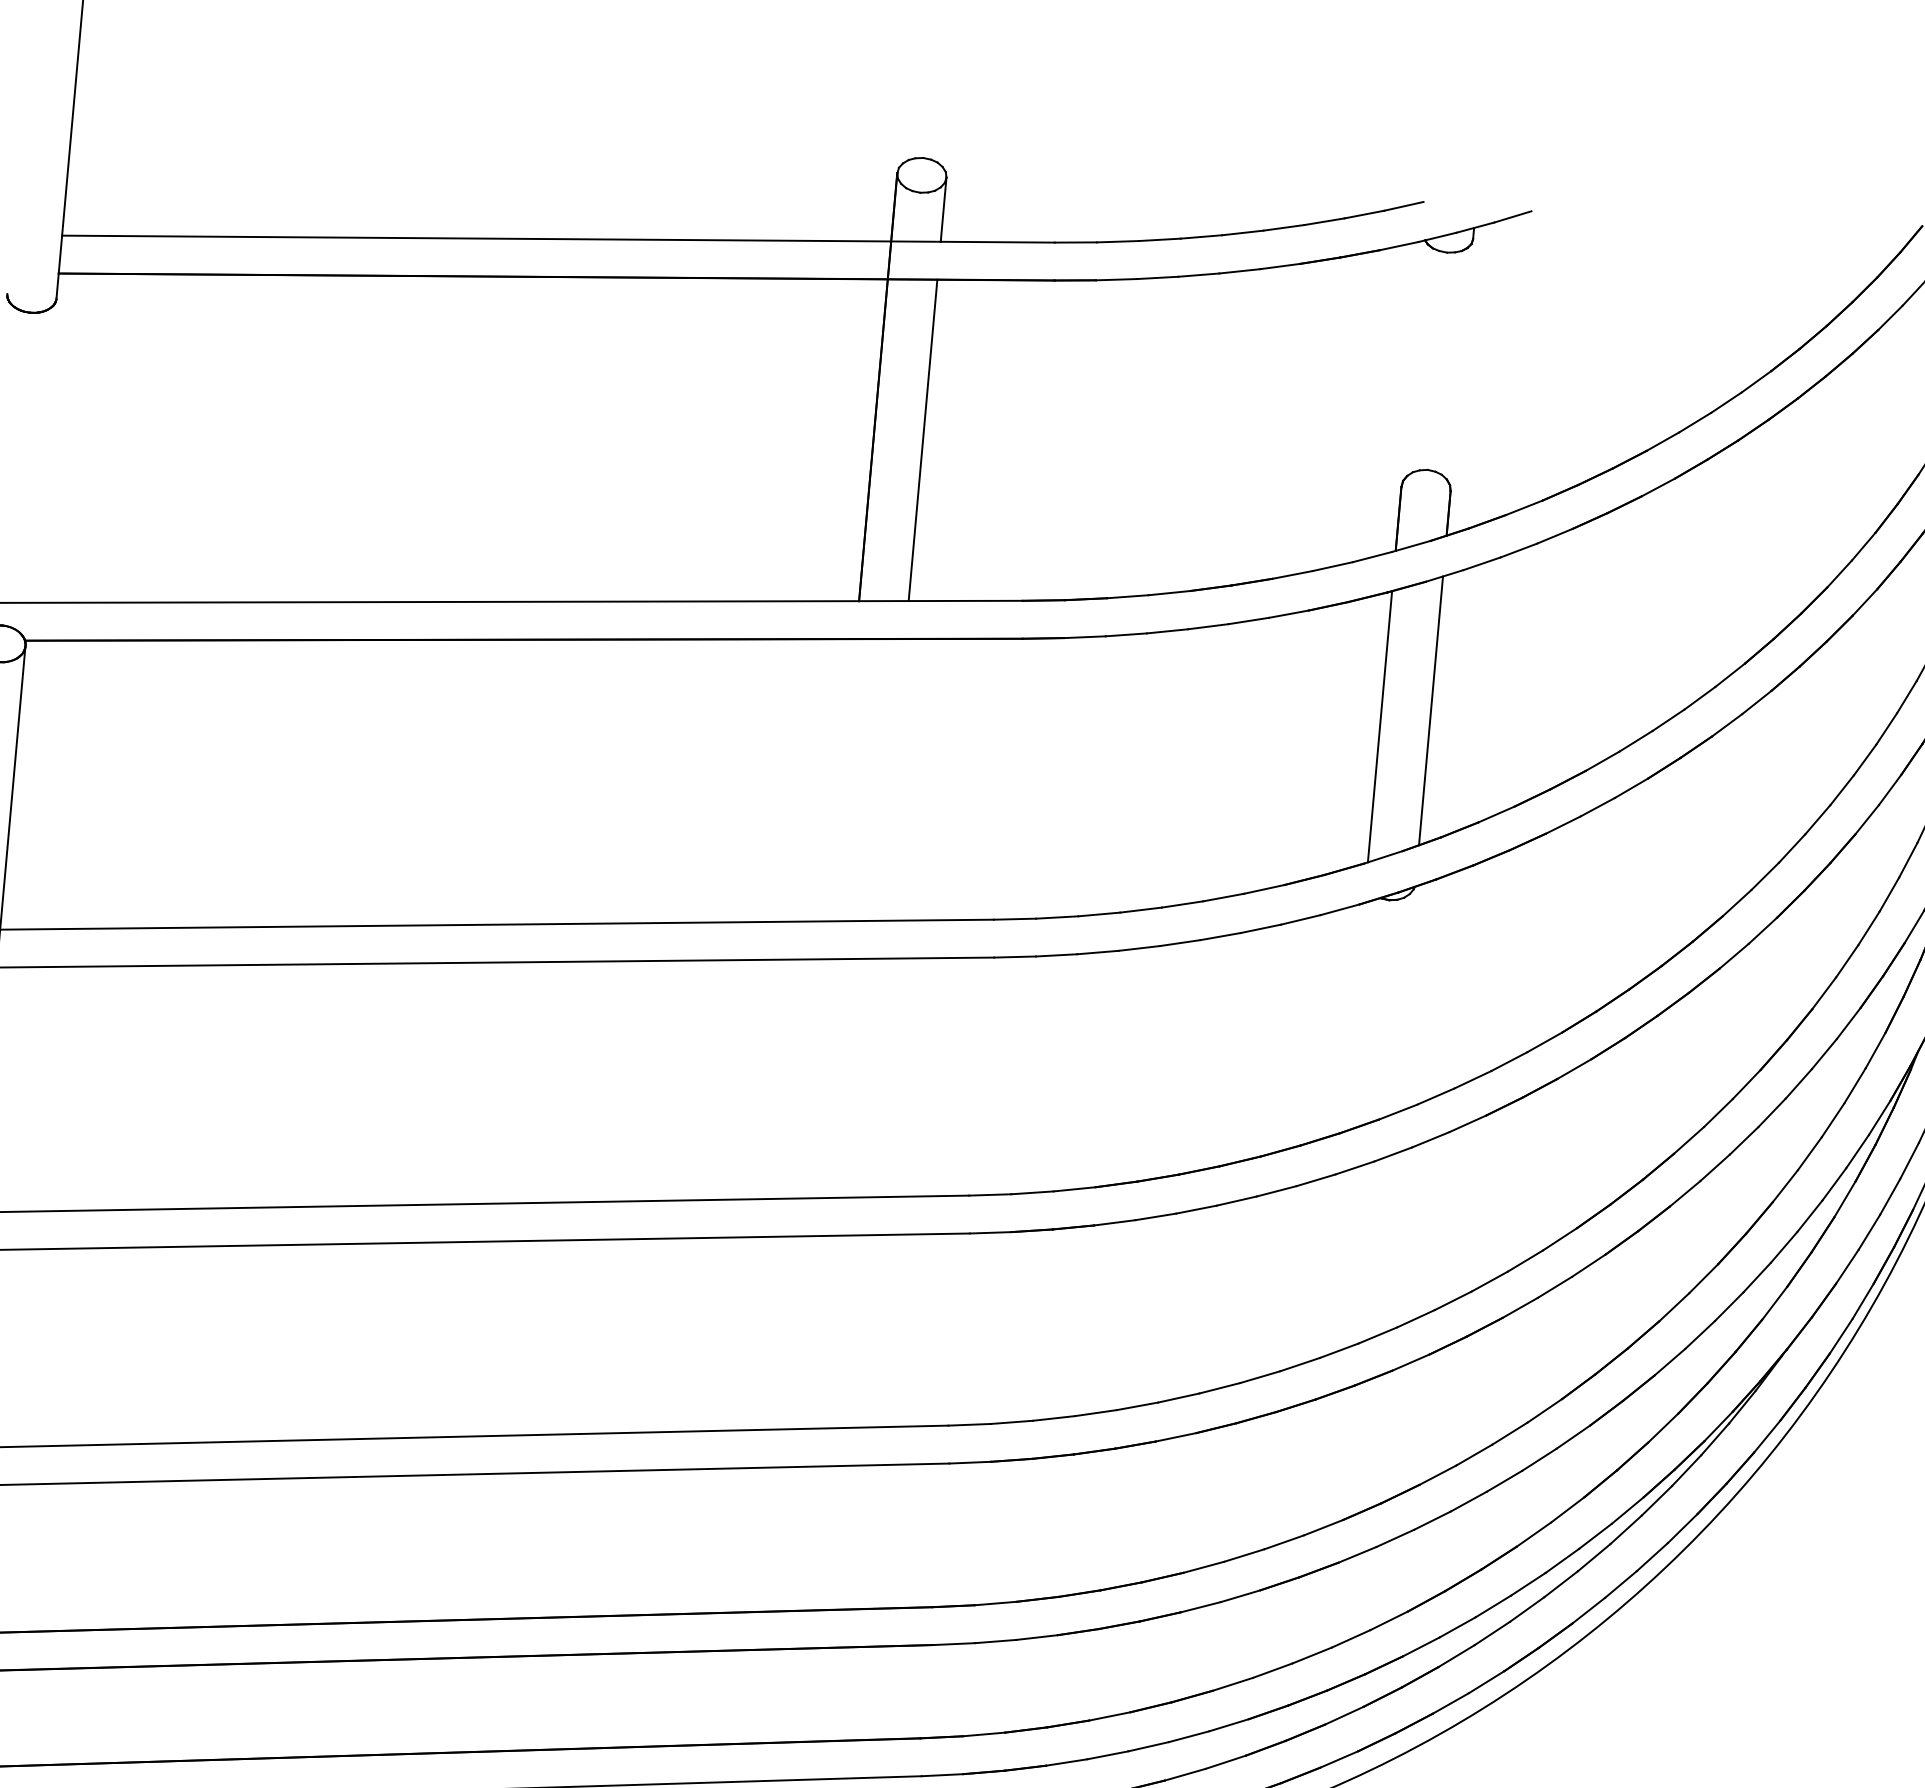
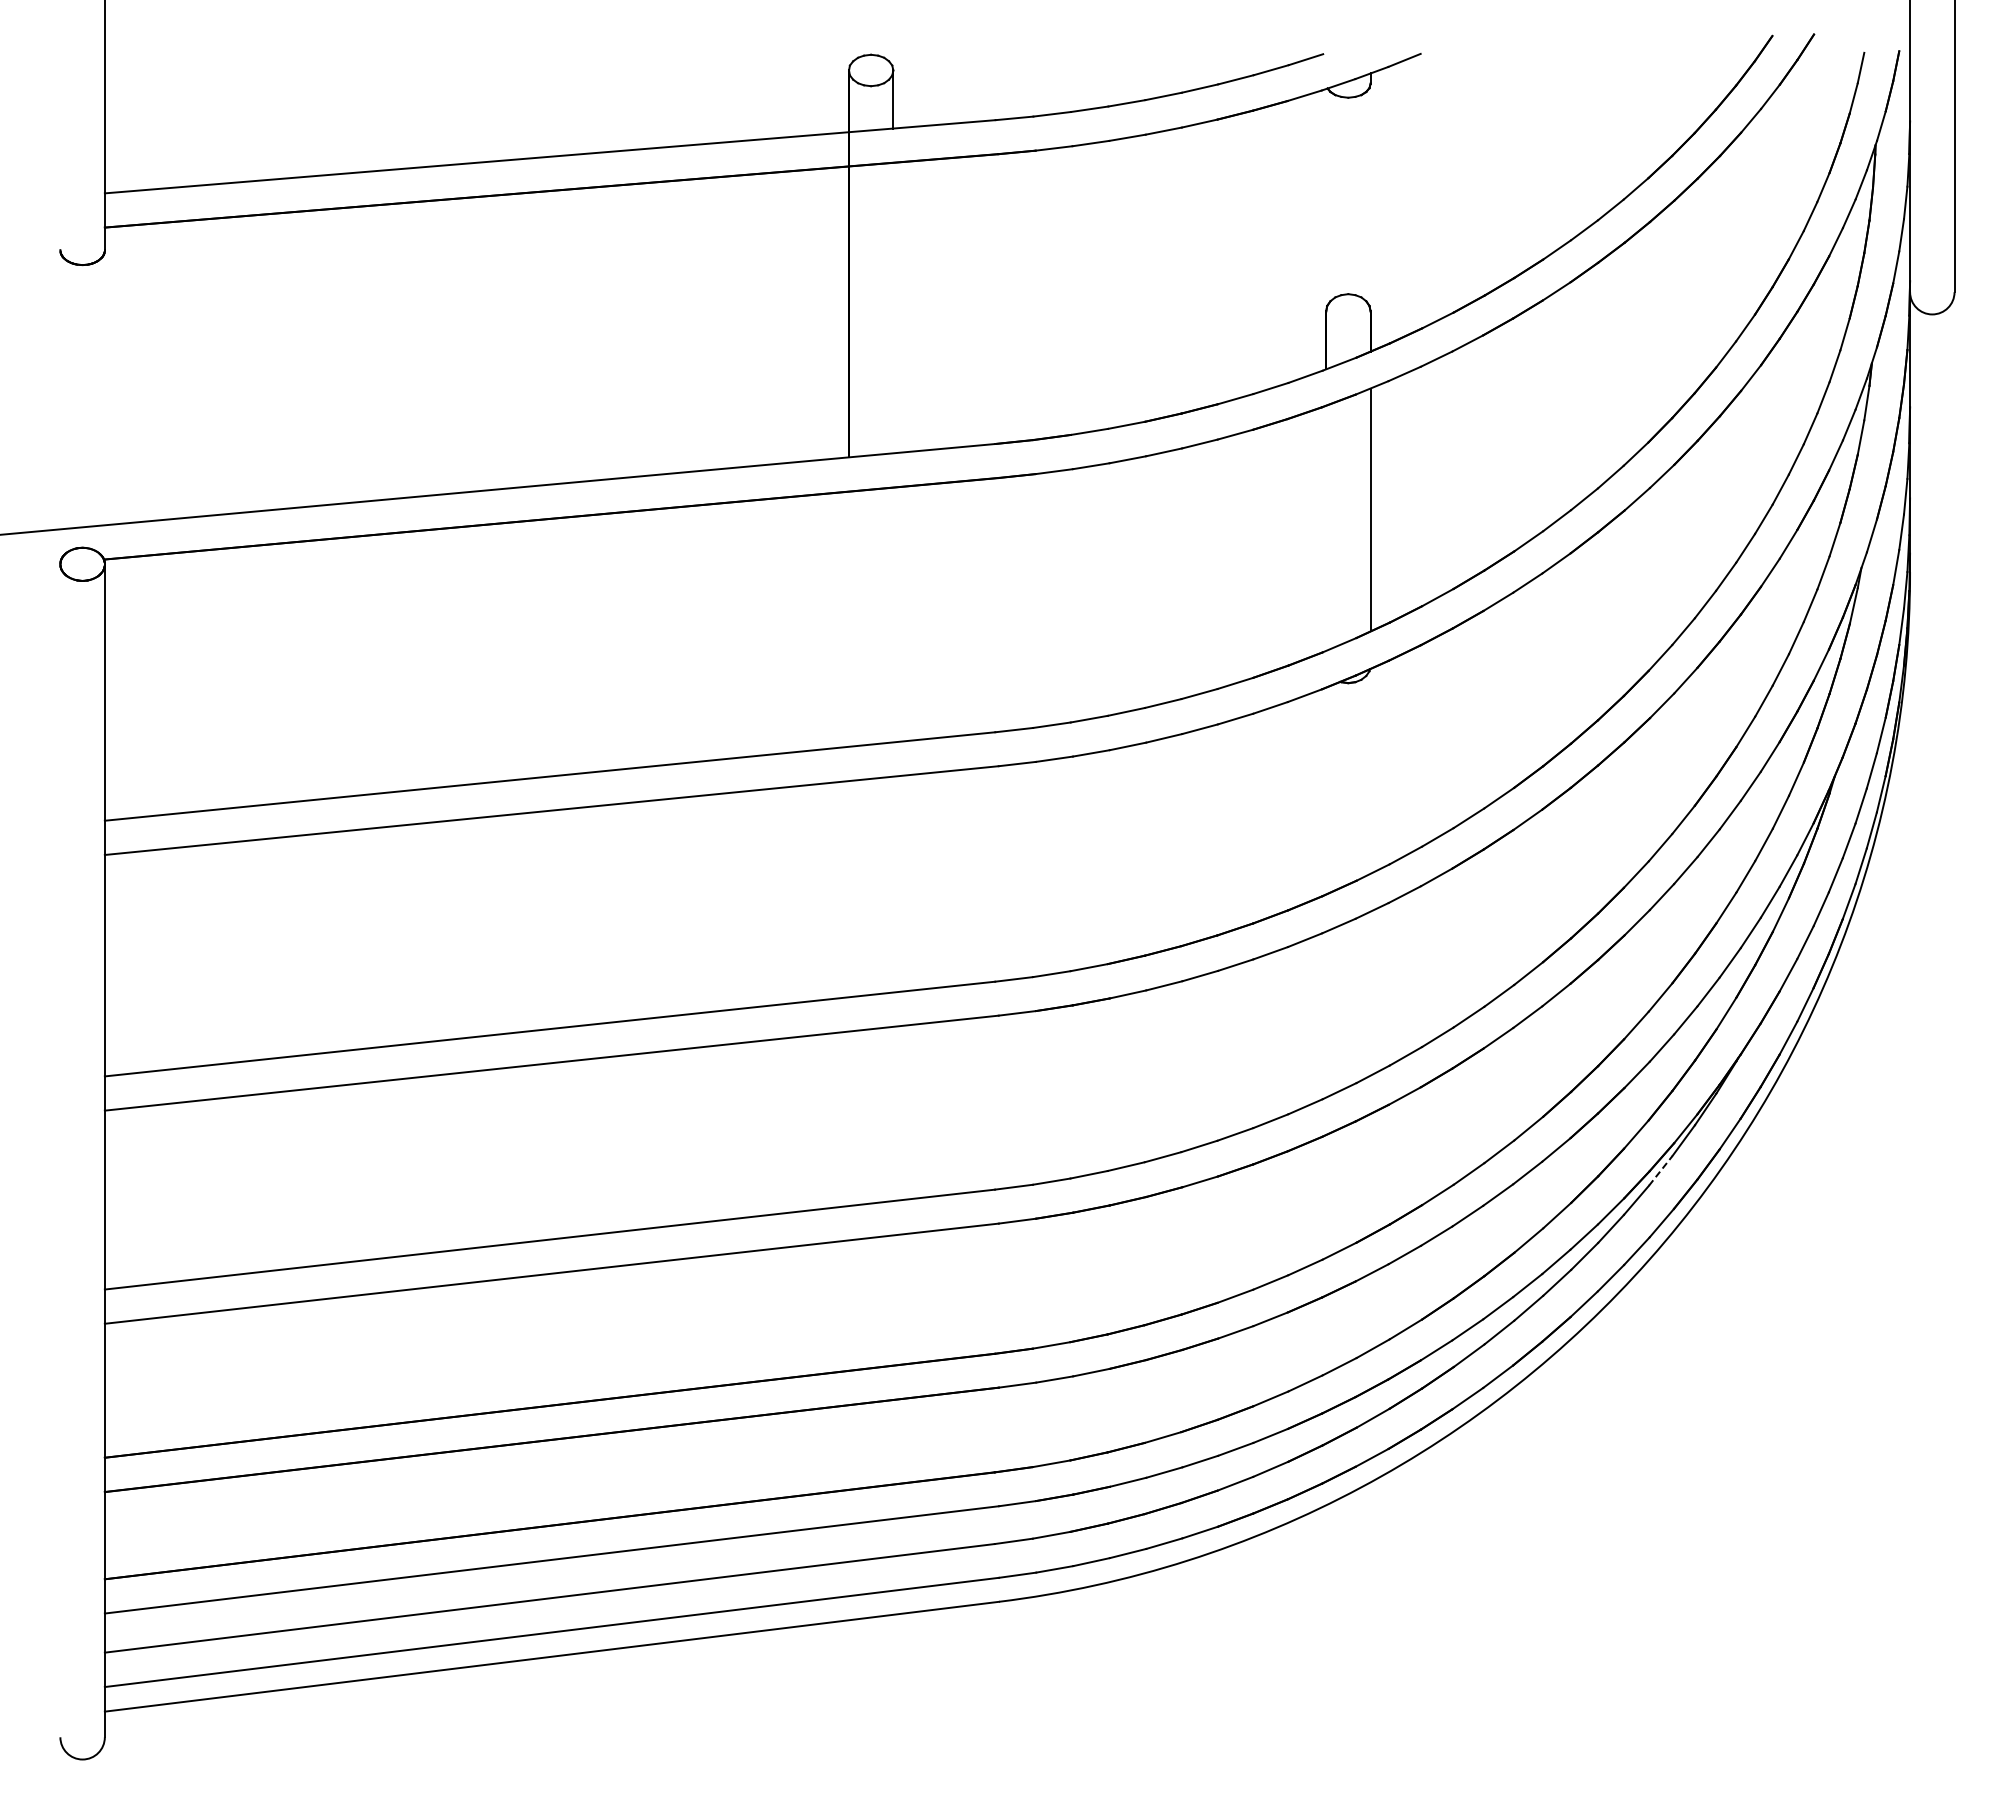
line: (923, 439) -> (893, 307), removed
line: (1380, 725) -> (1326, 527), removed
line: (1686, 1470) -> (1660, 1170), solid -> dashed

